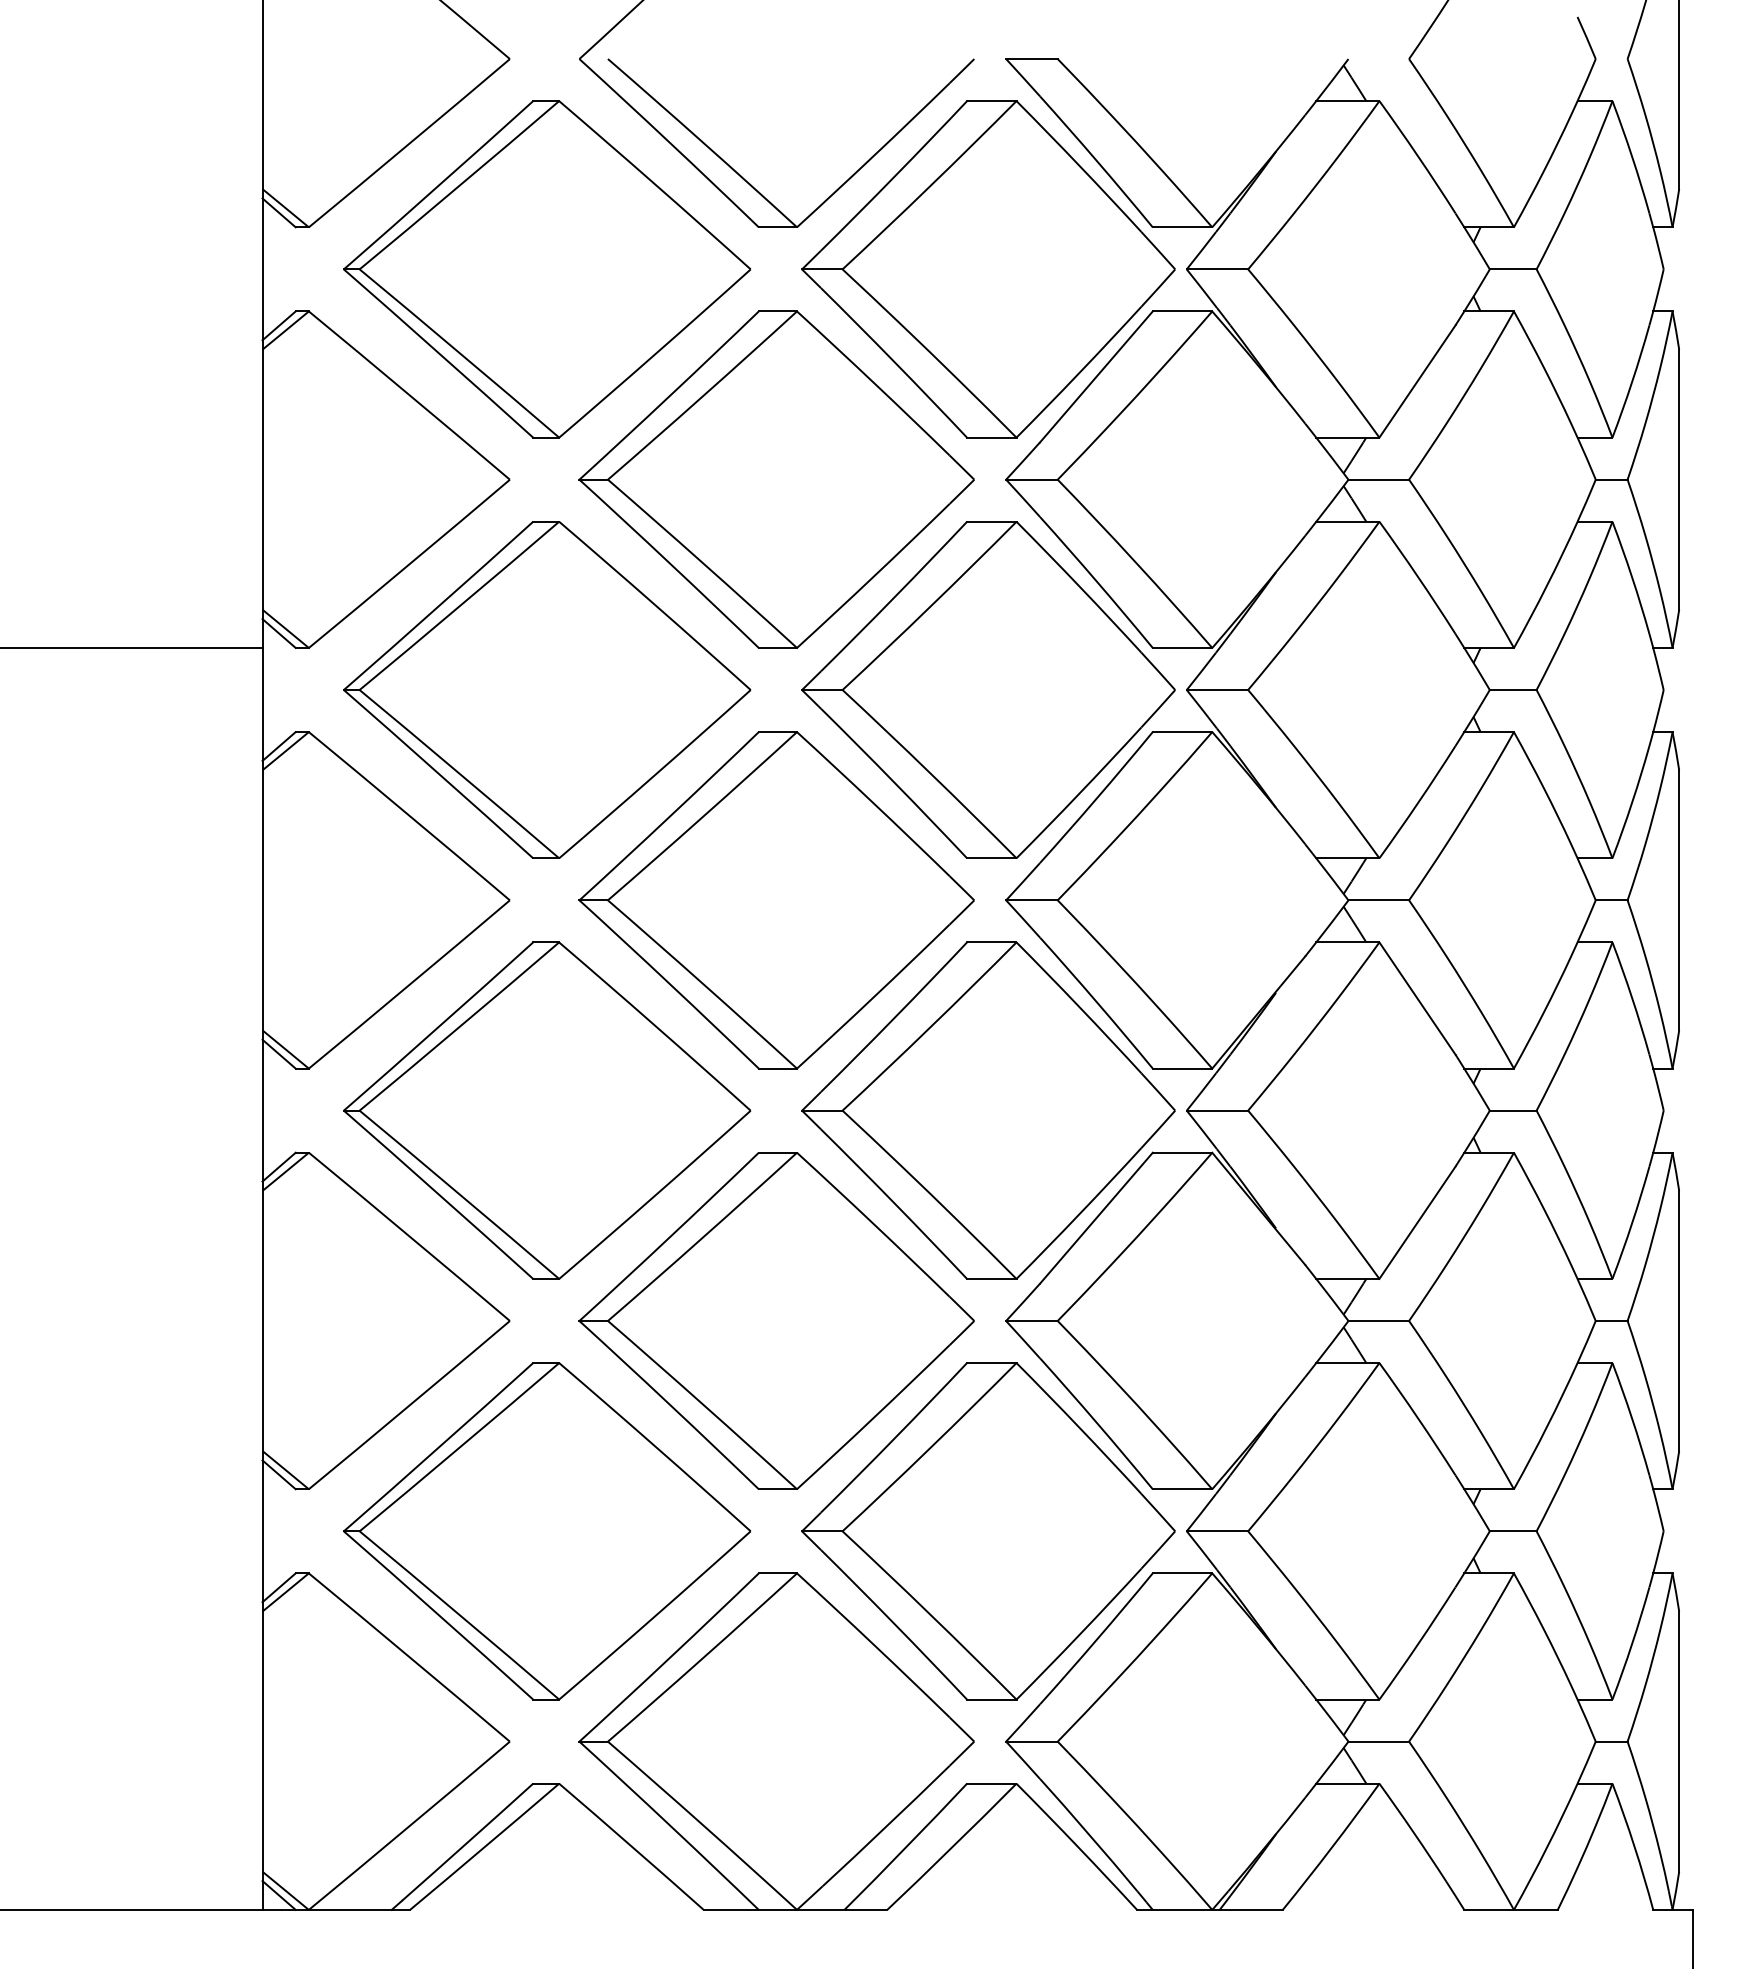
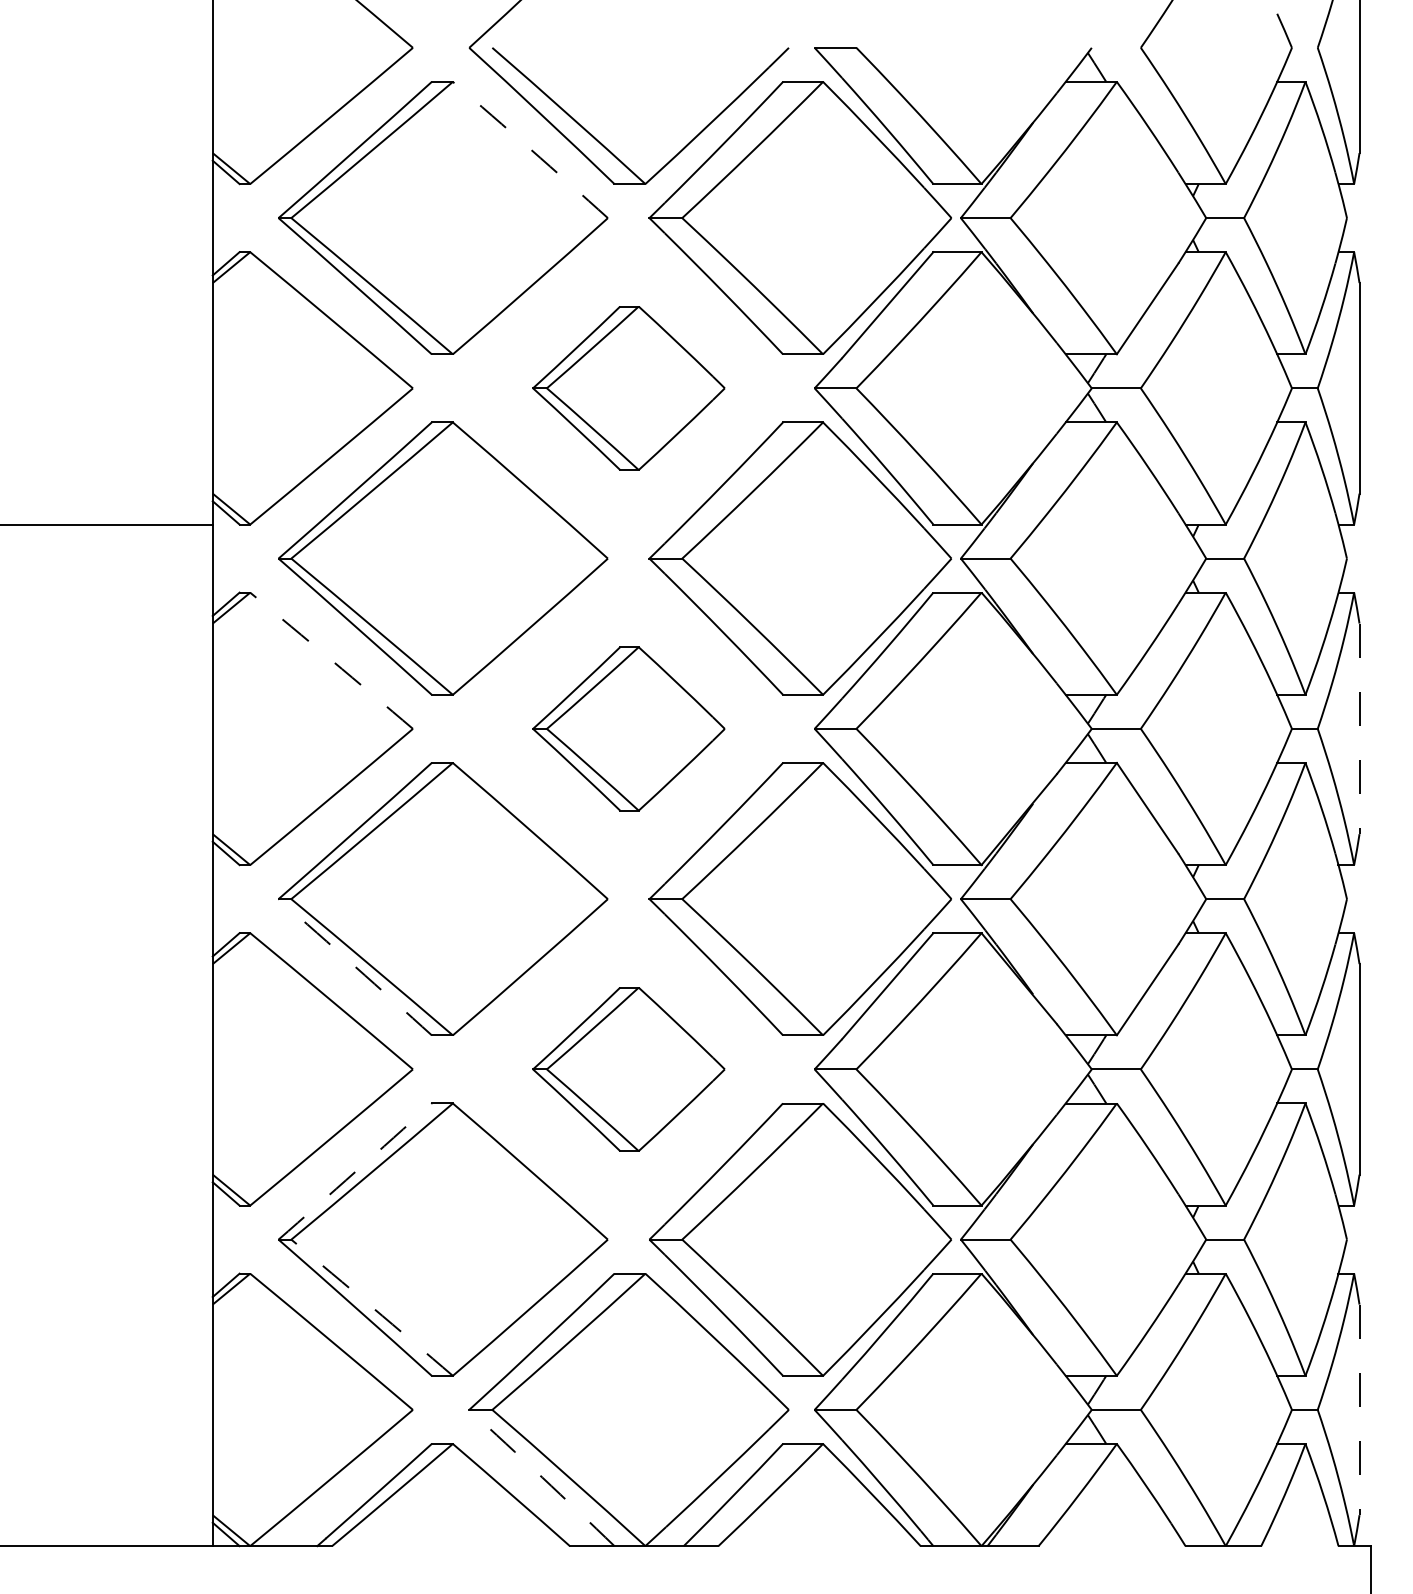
arc: (655, 184) -> (530, 149), solid -> dashed
part: (776, 479) -> (628, 388), size x0.6
arc: (409, 815) -> (331, 660), solid -> dashed
part: (776, 900) -> (628, 729), size x0.6
line: (1679, 900) -> (1359, 729), solid -> dashed
arc: (438, 1194) -> (355, 966), solid -> dashed
part: (776, 1320) -> (628, 1068), size x0.6
arc: (438, 1447) -> (355, 1171), solid -> dashed
arc: (459, 1615) -> (372, 1307), solid -> dashed
line: (1679, 1742) -> (1359, 1410), solid -> dashed
arc: (669, 1825) -> (542, 1477), solid -> dashed

